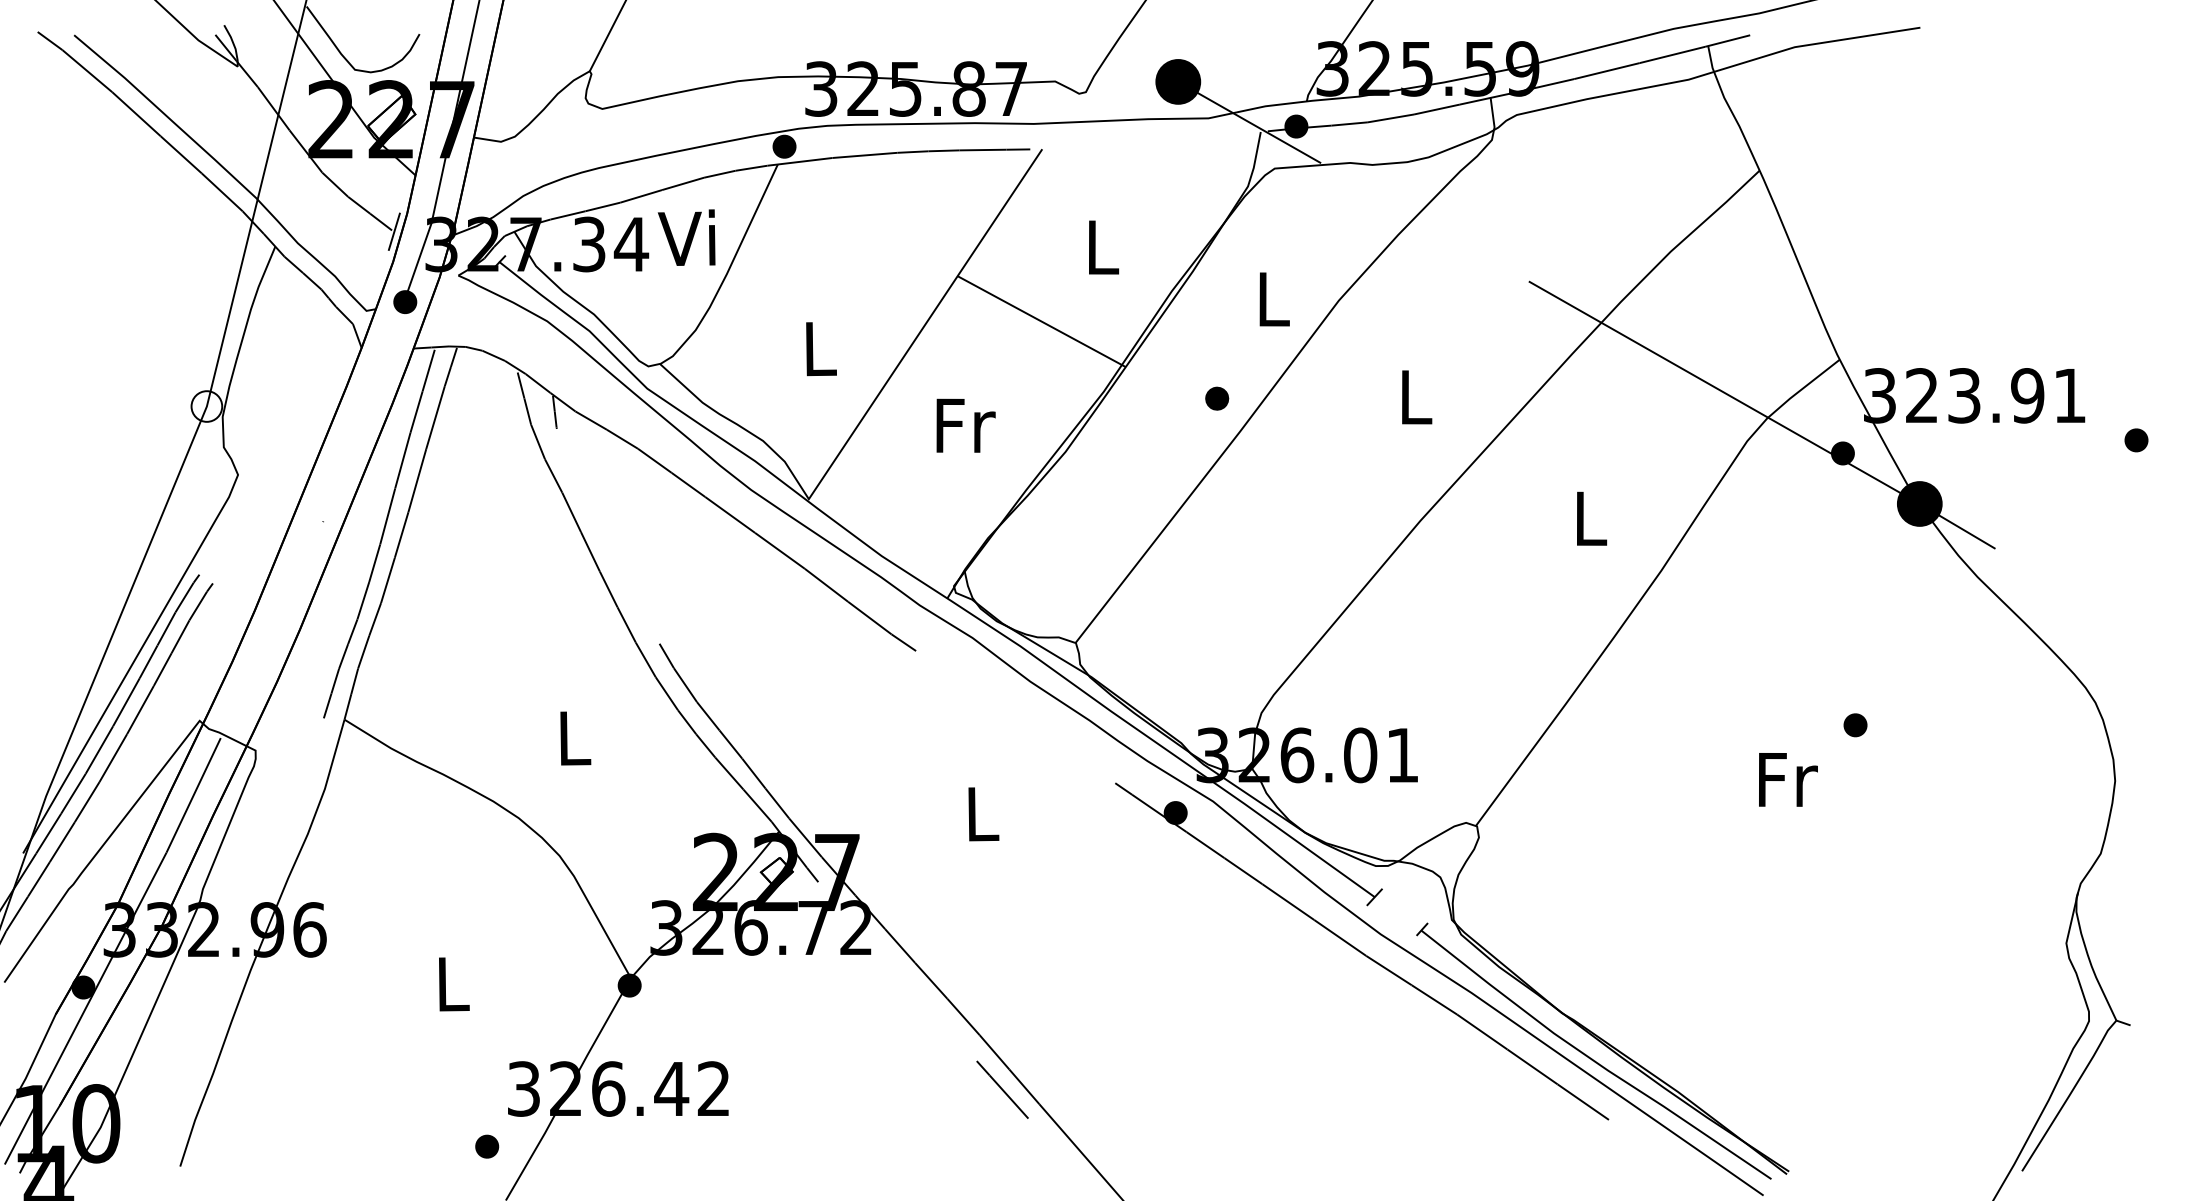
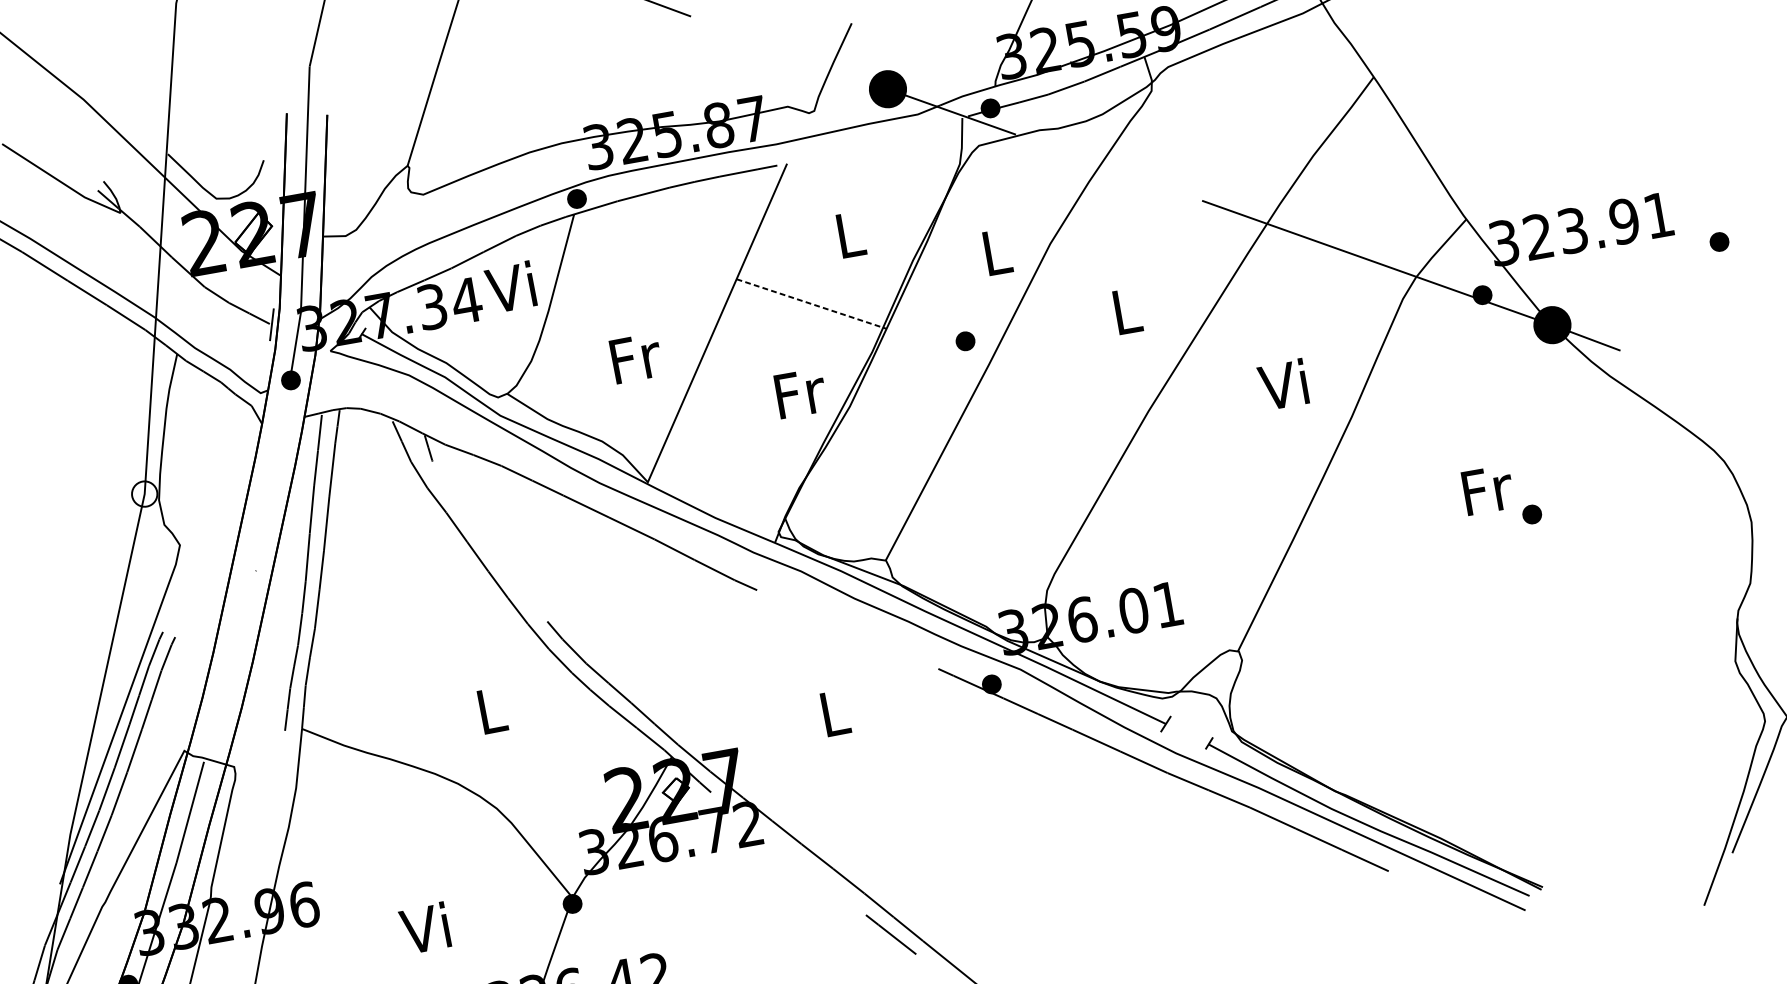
line: (1041, 321) -> (811, 303), solid -> dashed
text: (821, 349) -> (636, 358), L -> Fr
text: (965, 425) -> (800, 393), moved
text: (1585, 517) -> (1282, 384), L -> Vi
text: (1788, 779) -> (1488, 489), moved
text: (448, 982) -> (424, 927), L -> Vi

